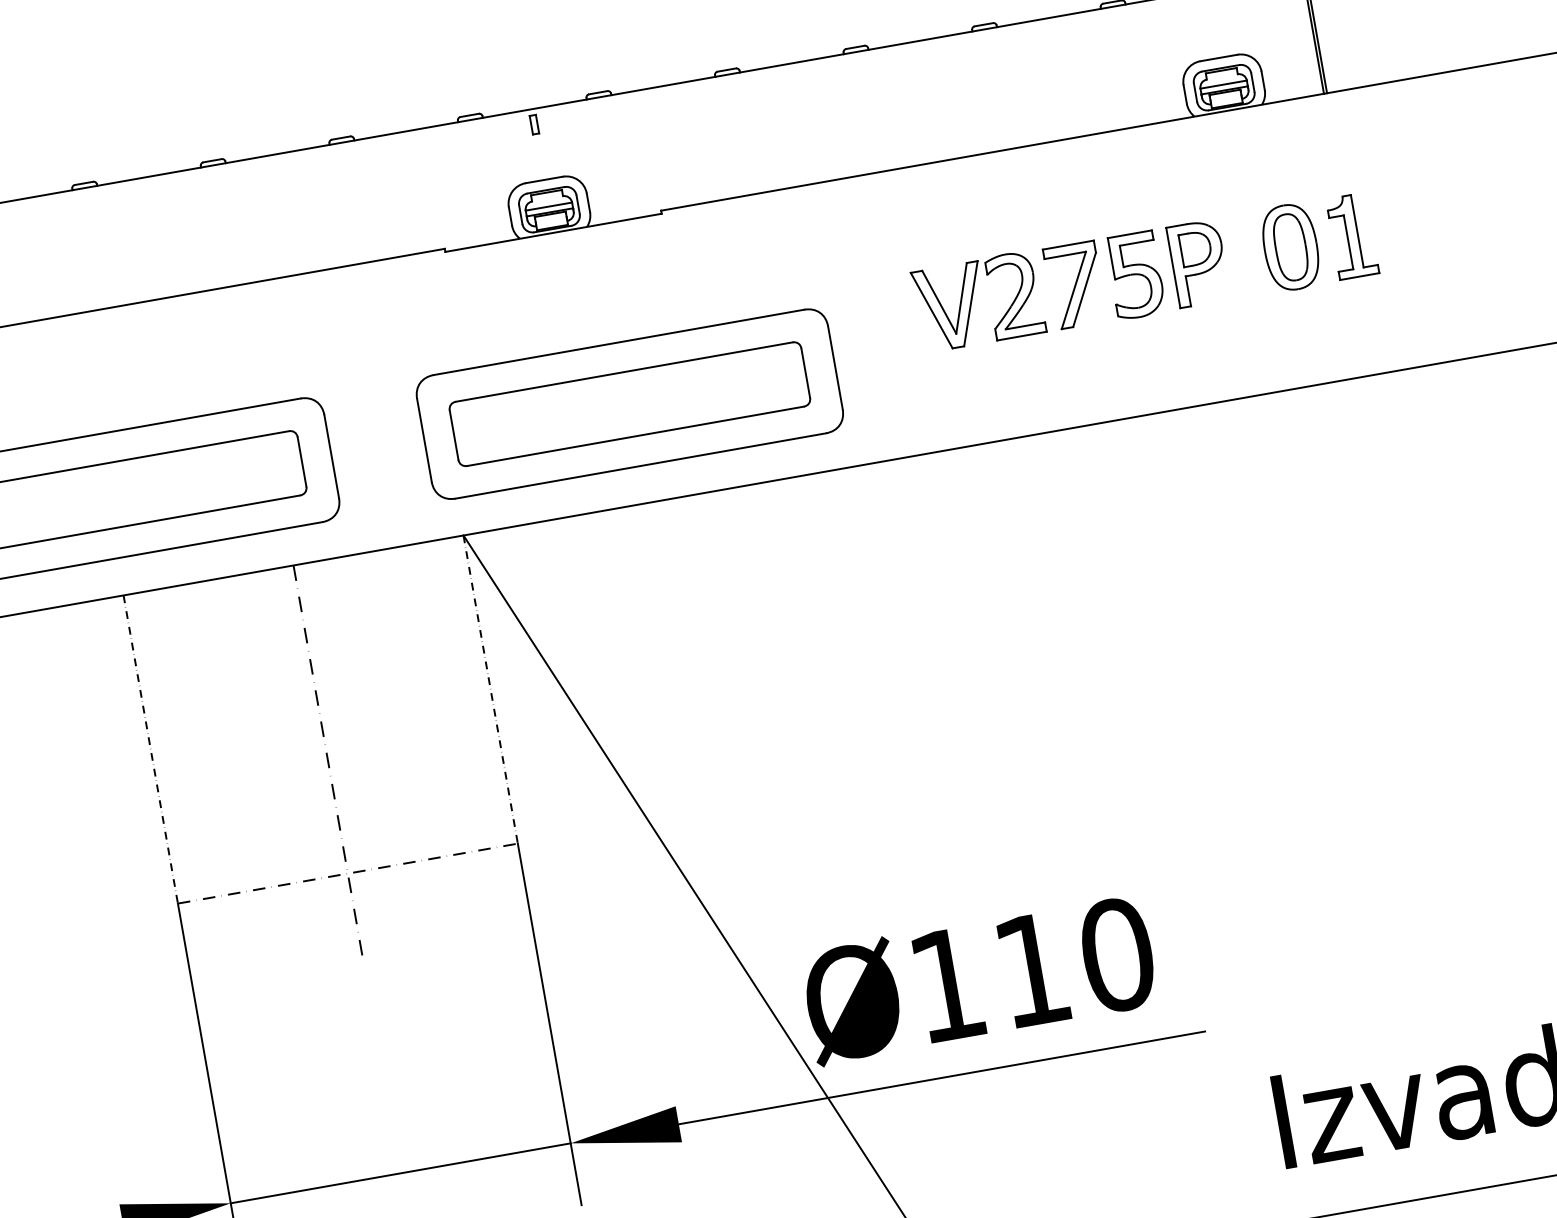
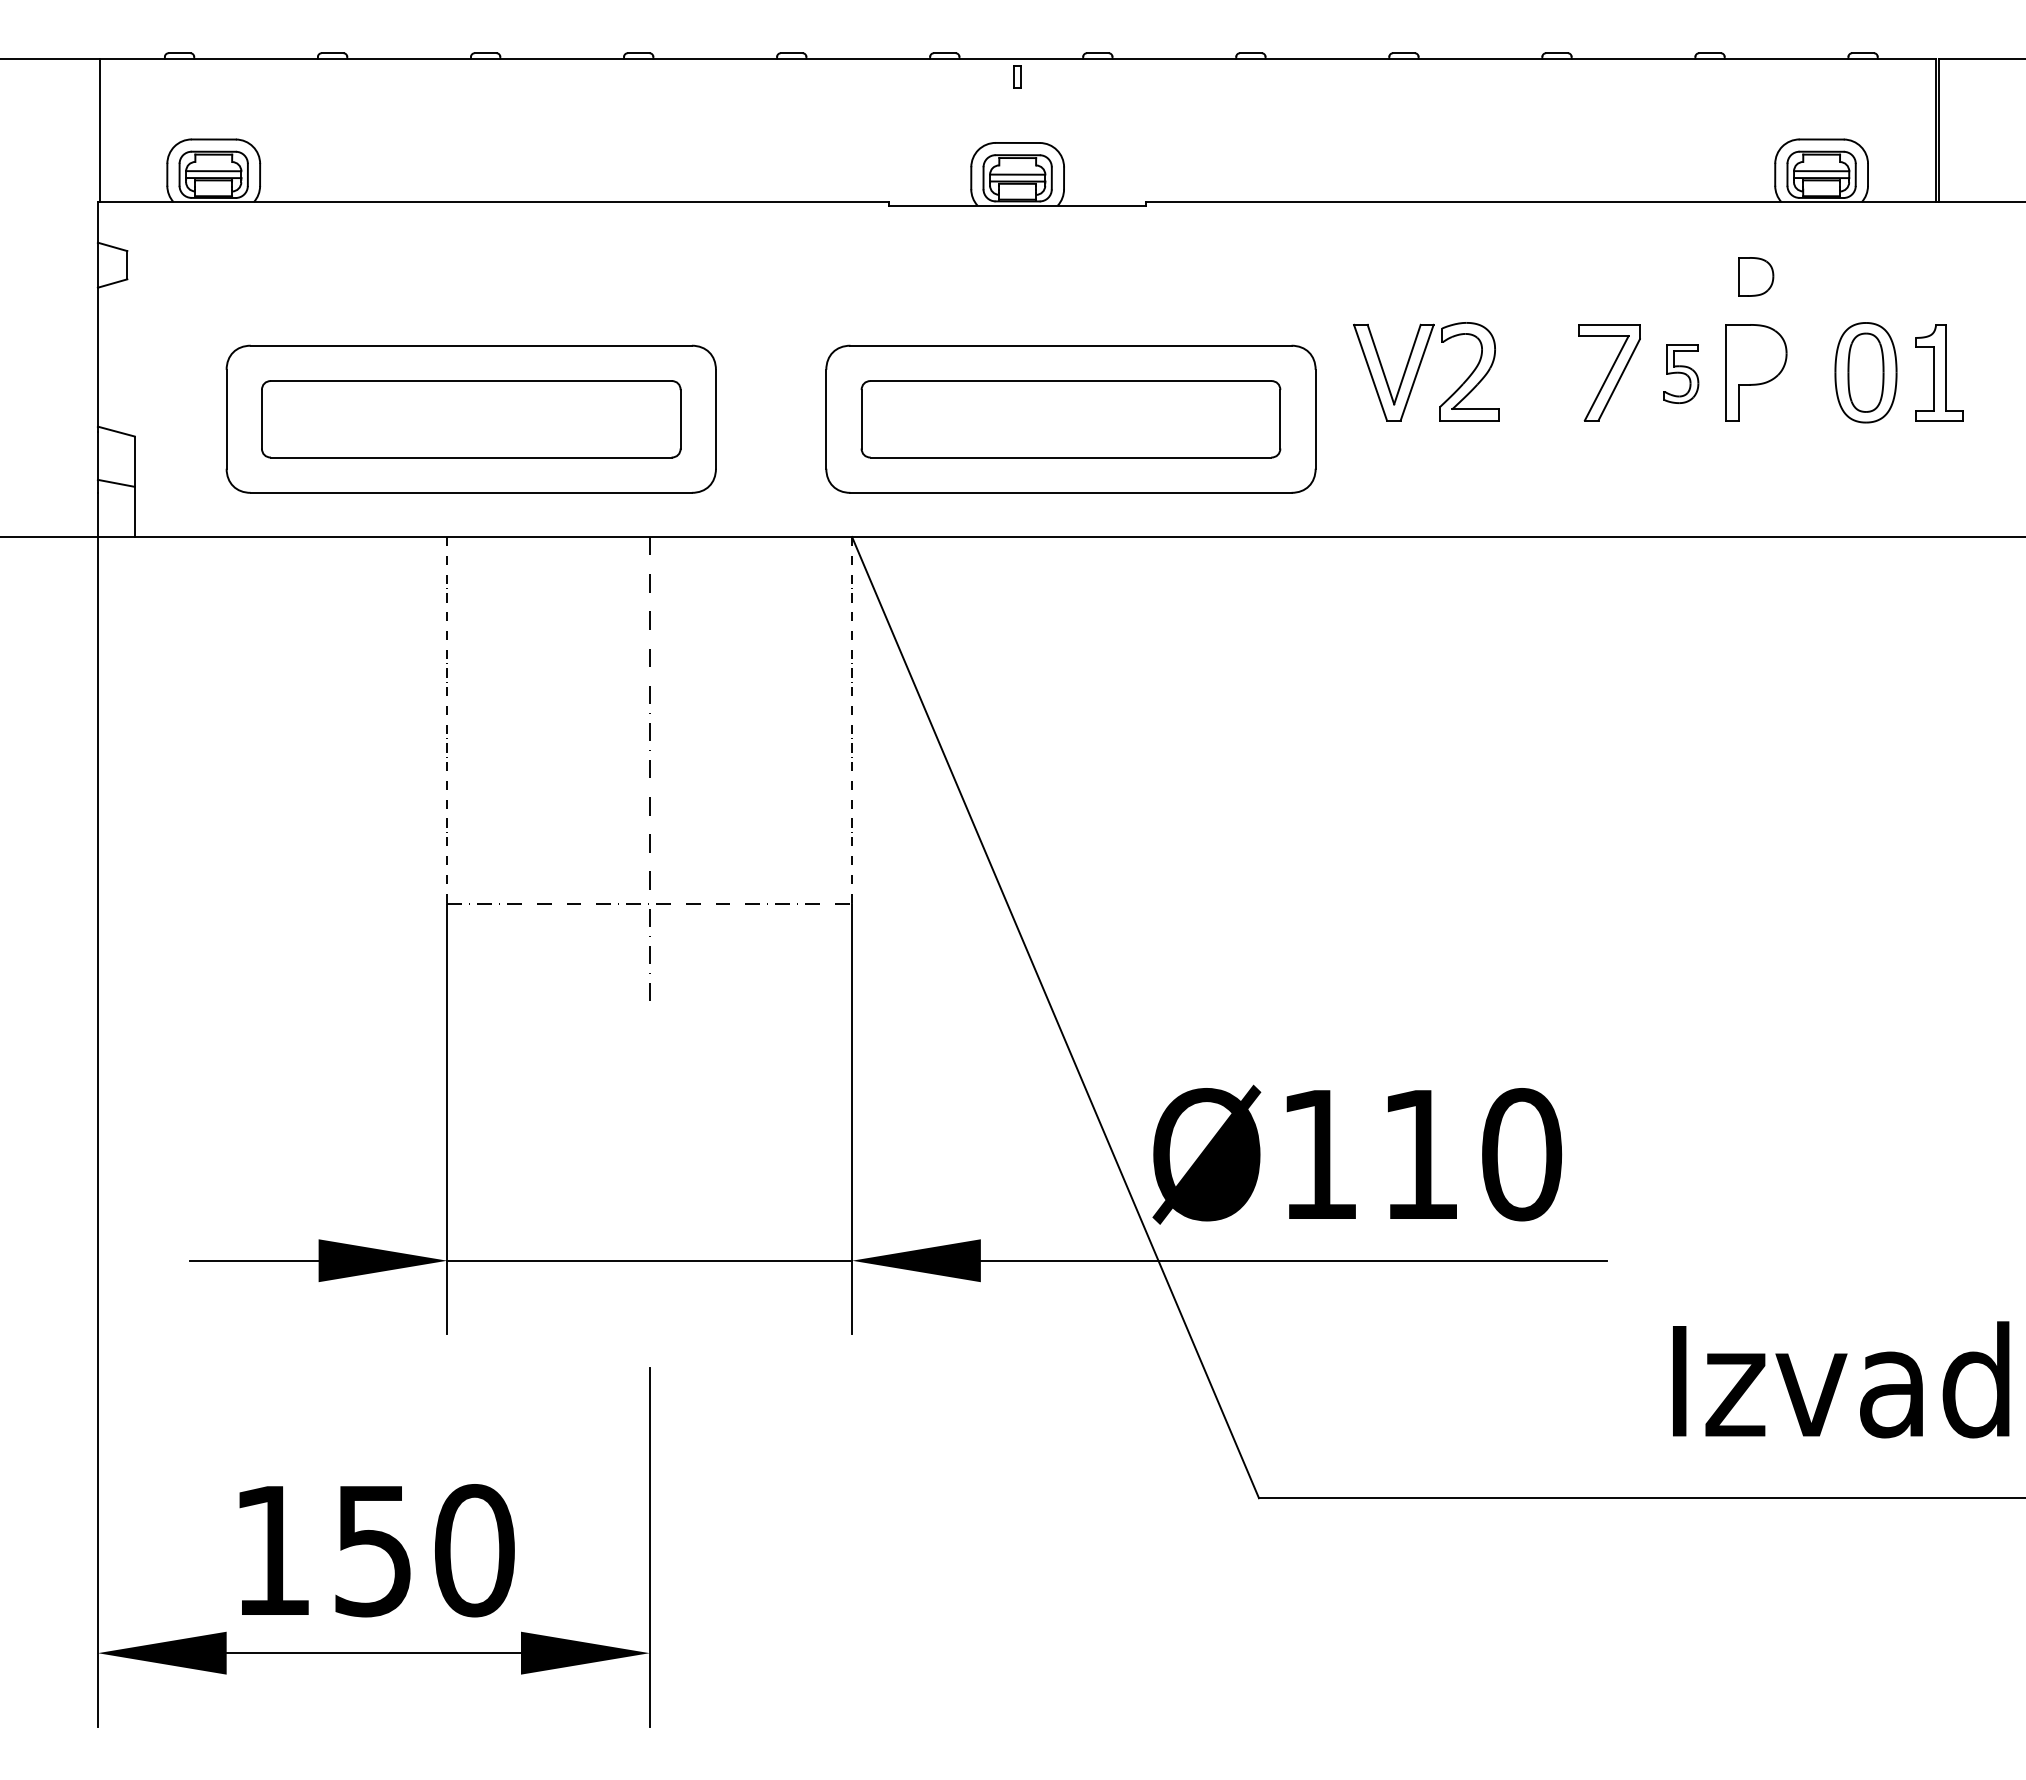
part: (1196, 248) -> (1756, 276), moved
part: (1135, 275) -> (1681, 373), size x0.6
part: (972, 300) -> (1419, 369), moved

